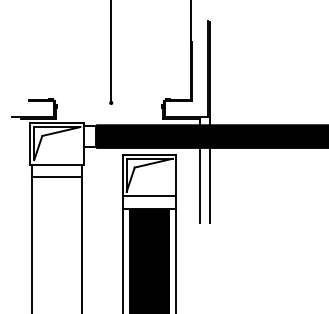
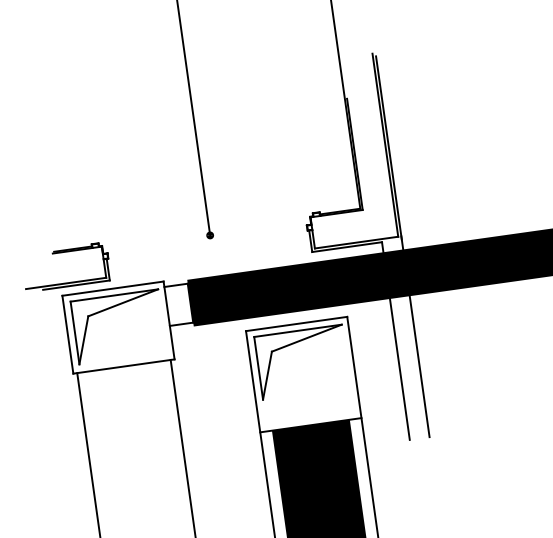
line: (56, 176) -> (125, 389), removed
line: (149, 196) -> (307, 402), removed

